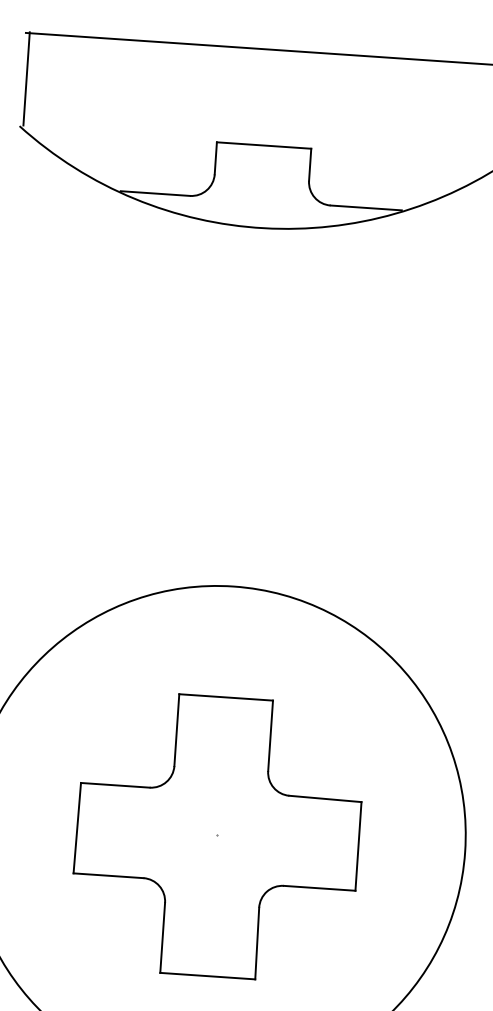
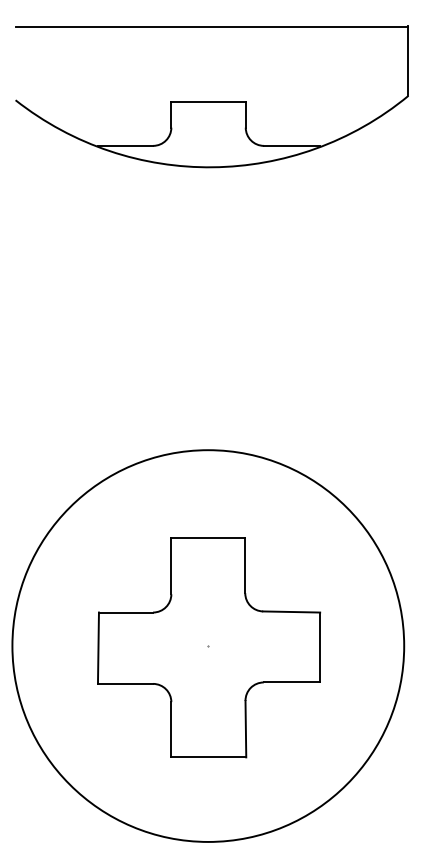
line: (26, 78) -> (18, 62), removed

